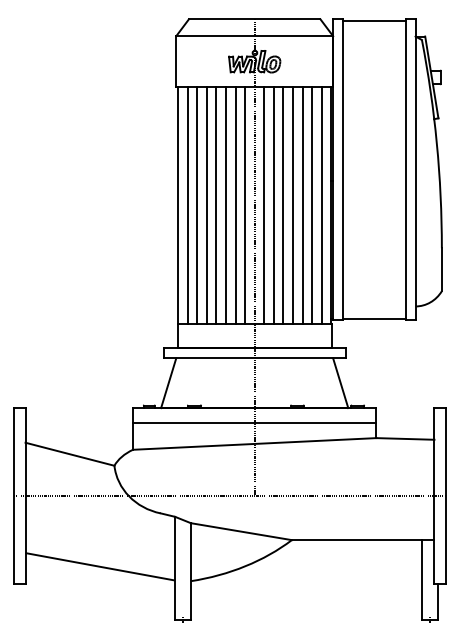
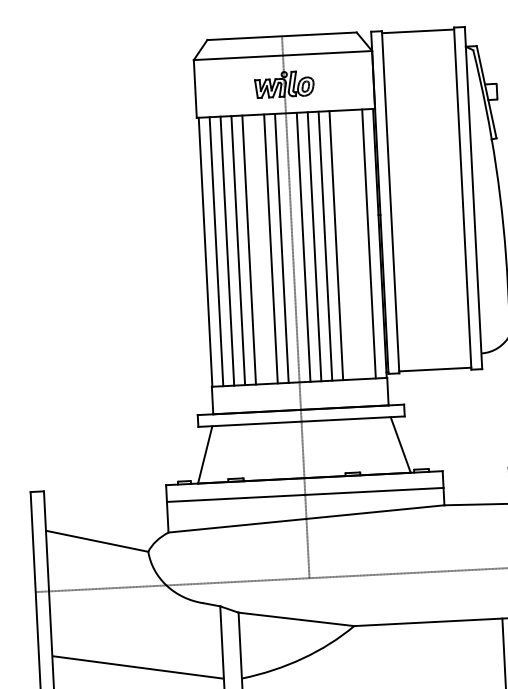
line: (225, 205) -> (259, 249), removed
line: (302, 205) -> (347, 245), removed
line: (312, 205) -> (358, 244), removed

